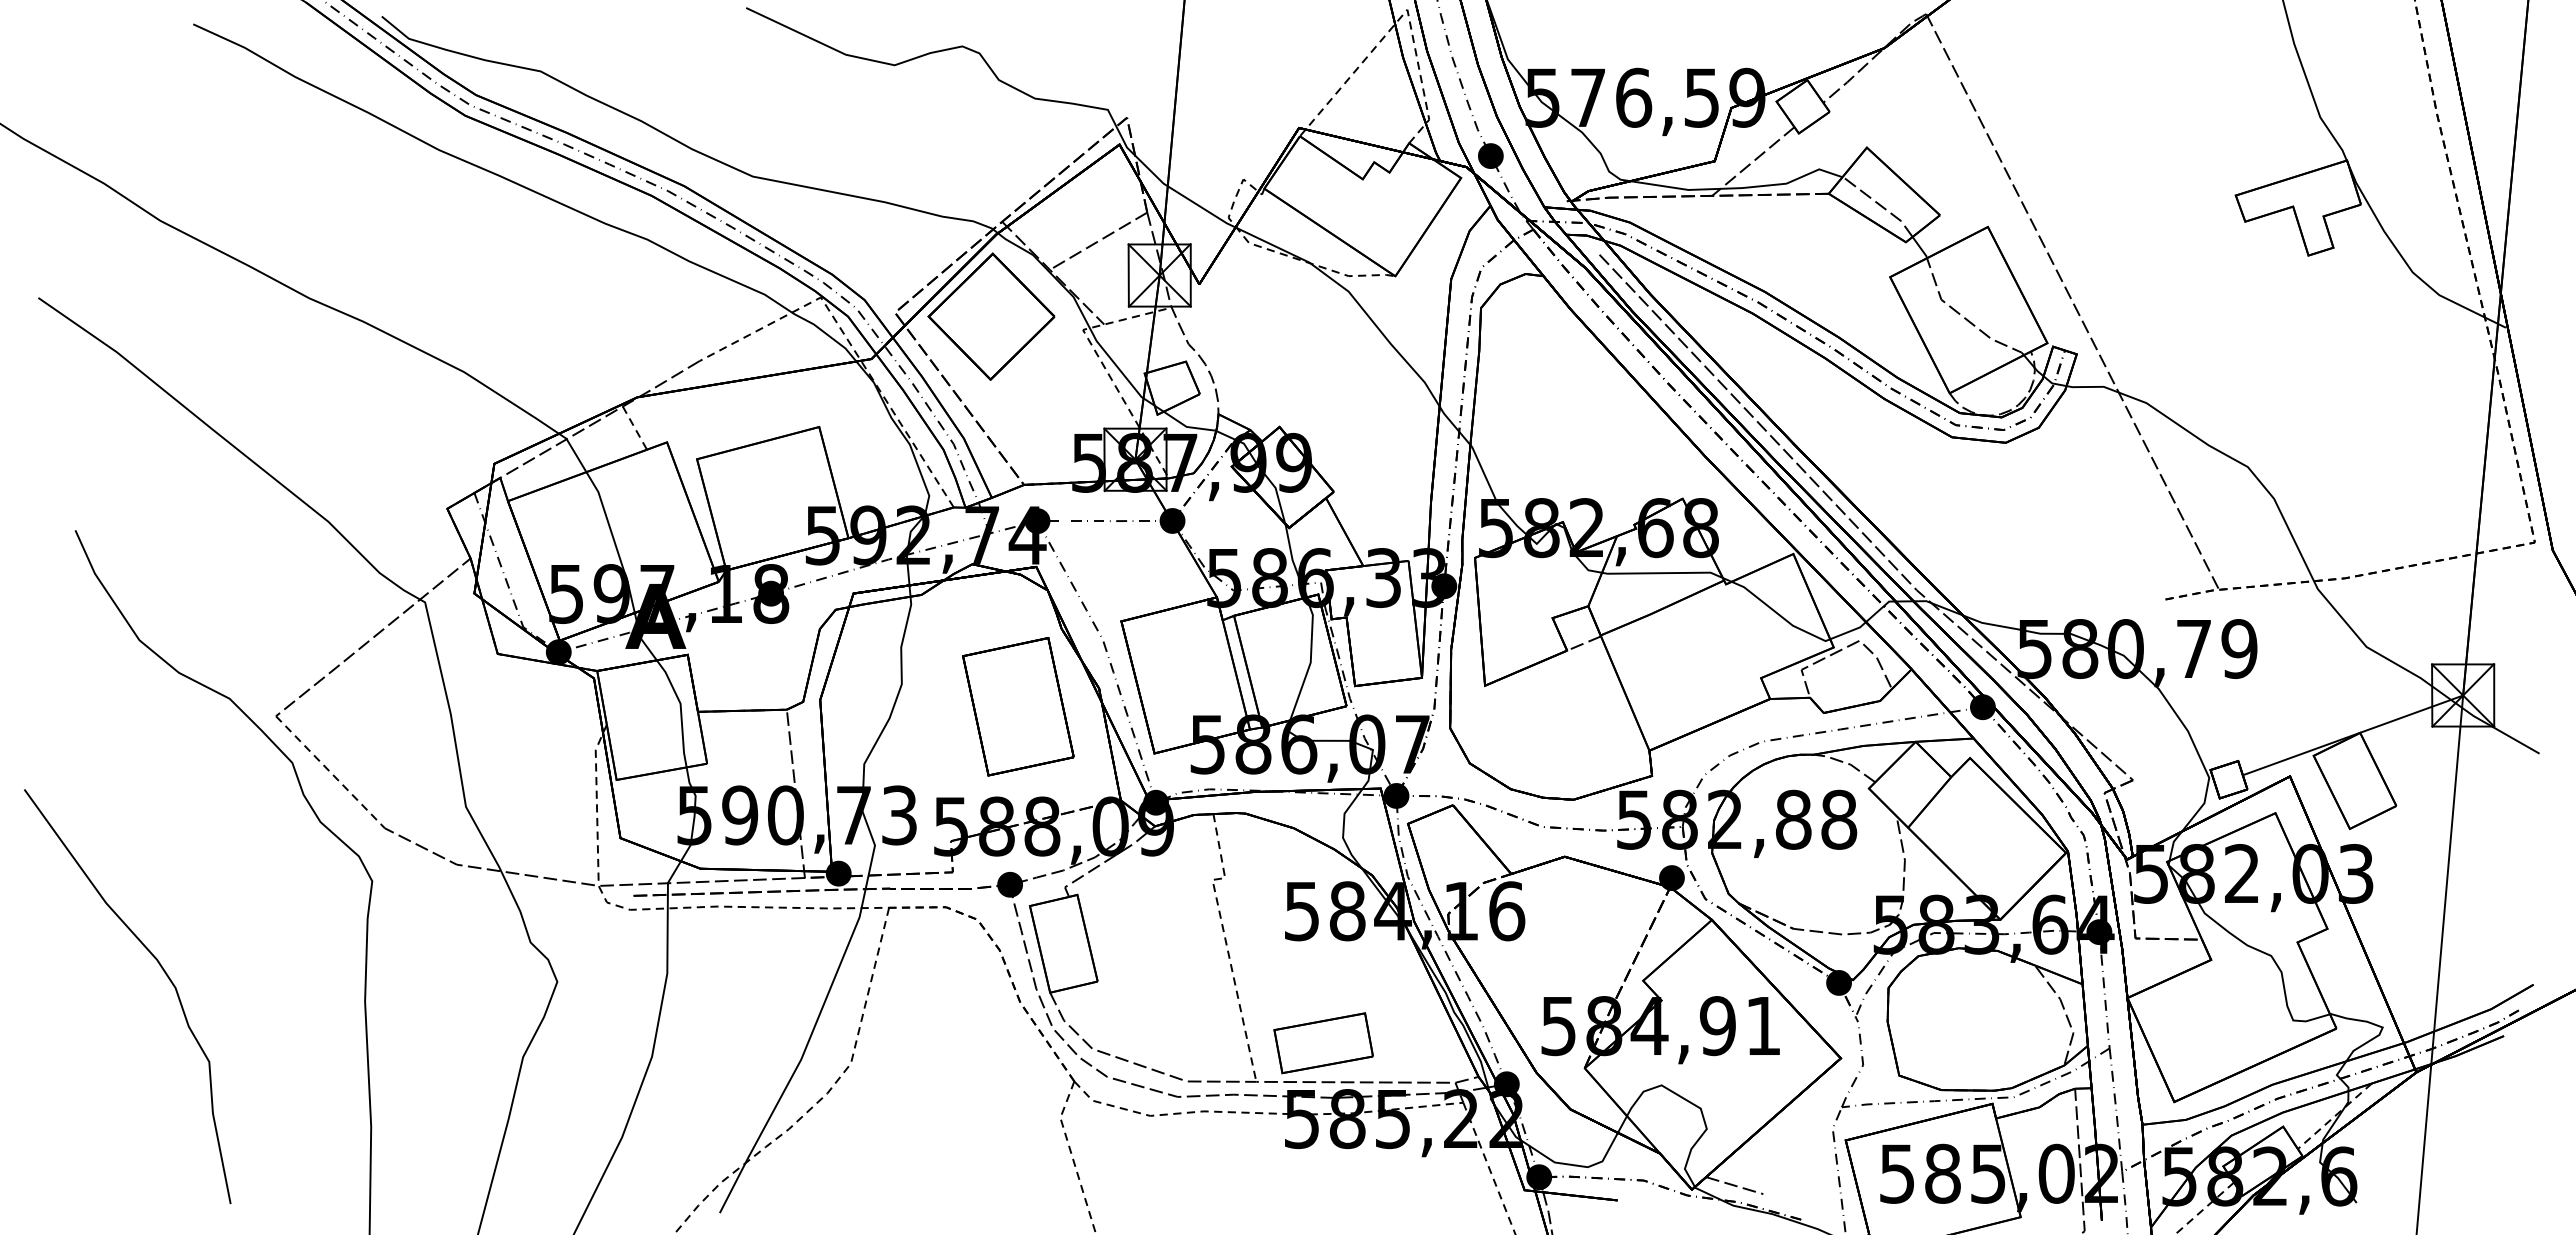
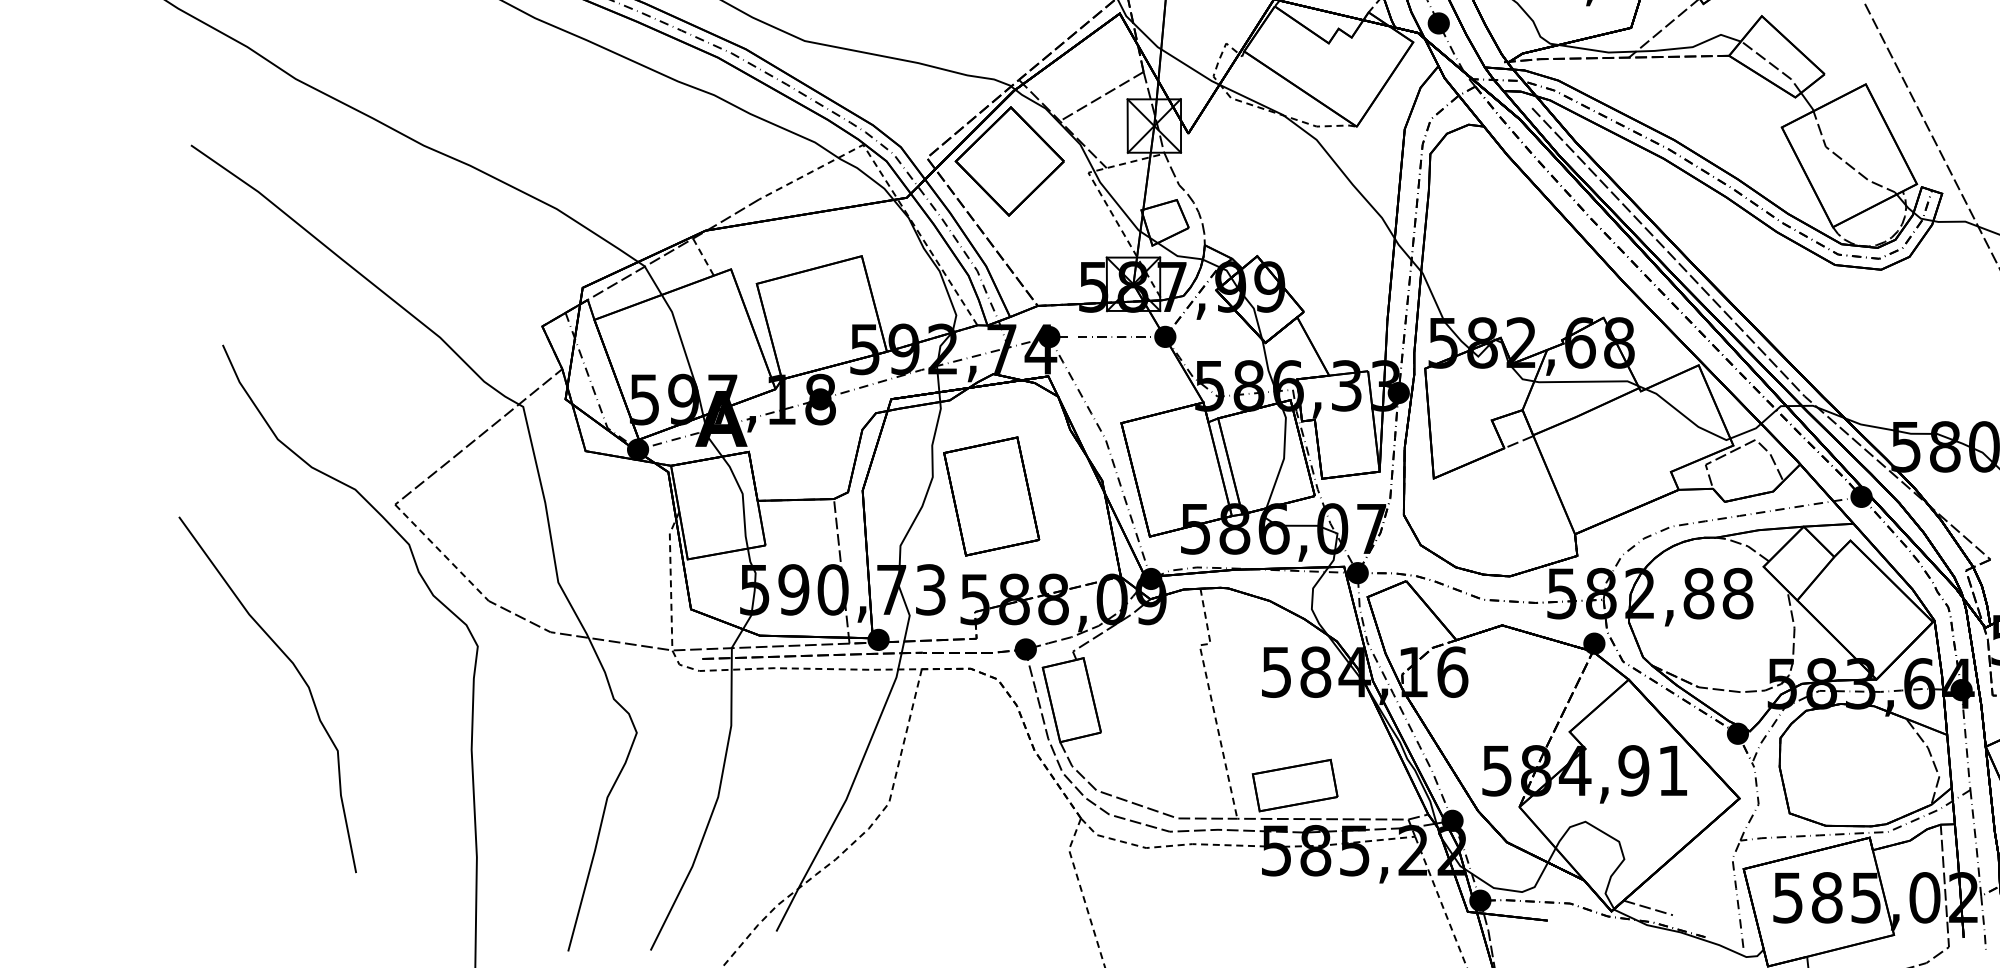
part: (1018, 706) -> (991, 496), moved
curve: (163, 971) -> (298, 673), moved

